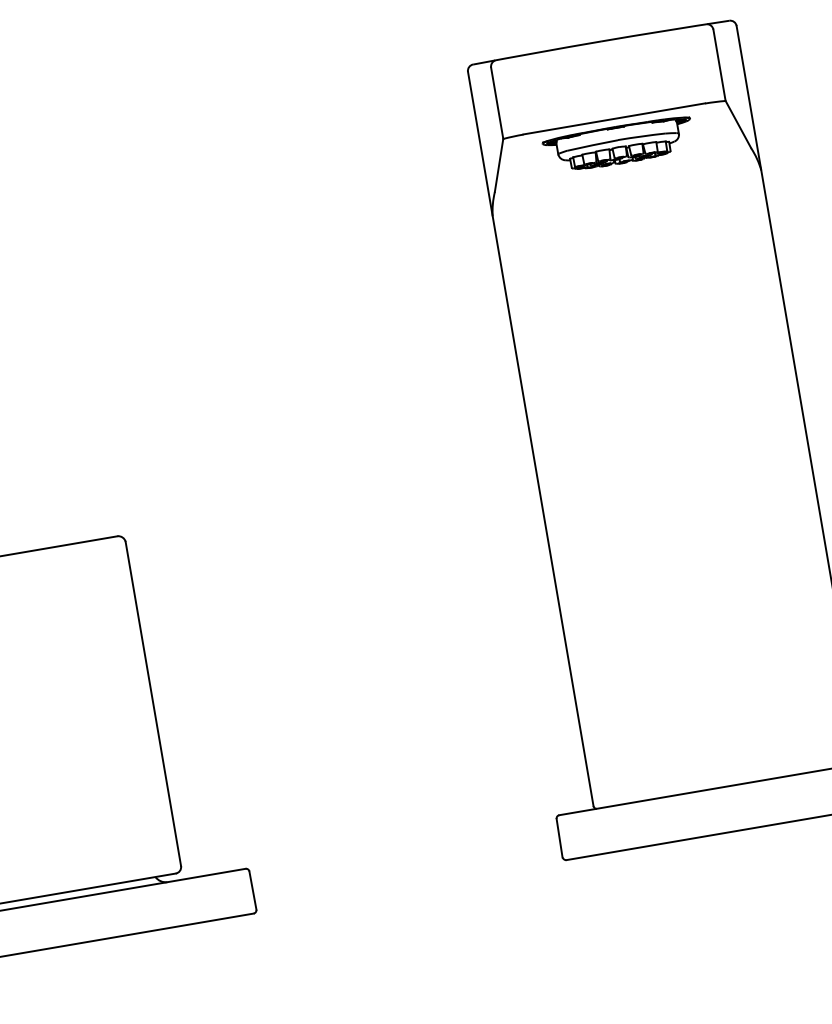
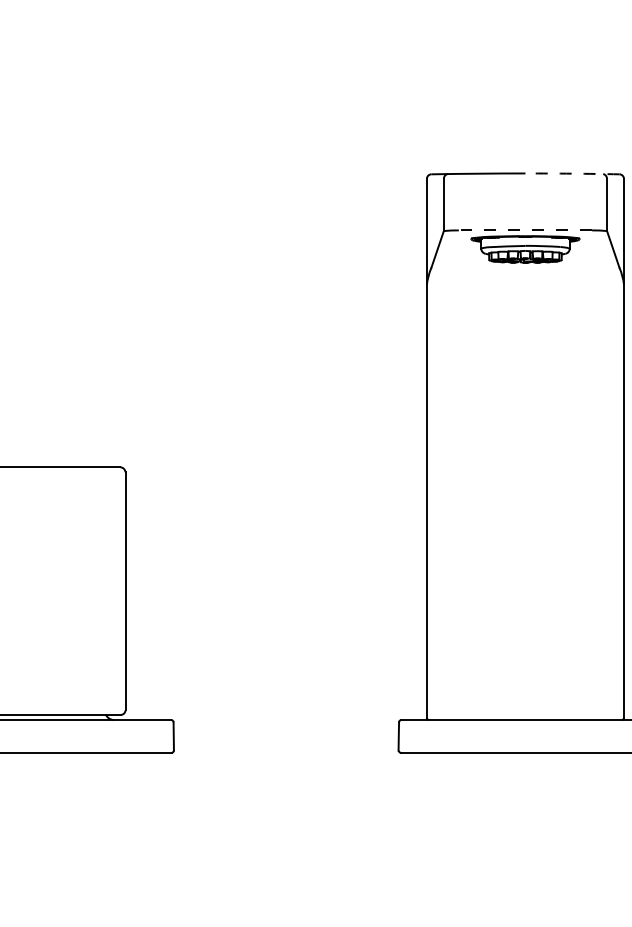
arc: (665, 30) -> (572, 173), solid -> dashed
line: (614, 119) -> (525, 230), solid -> dashed

